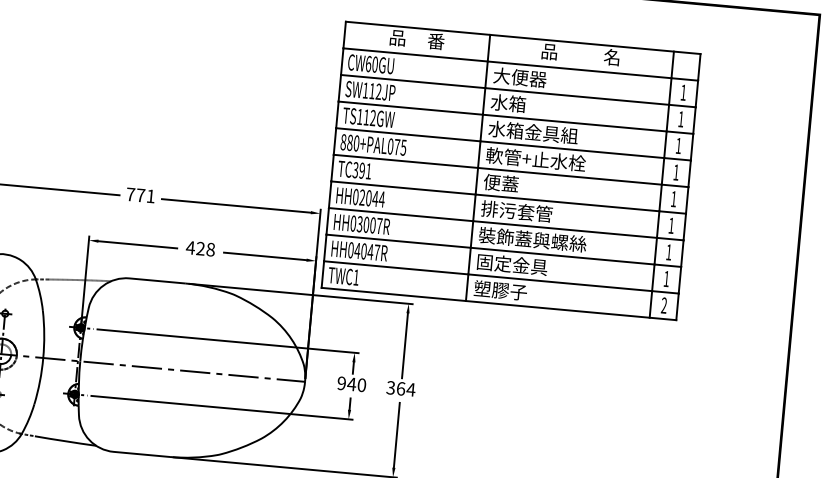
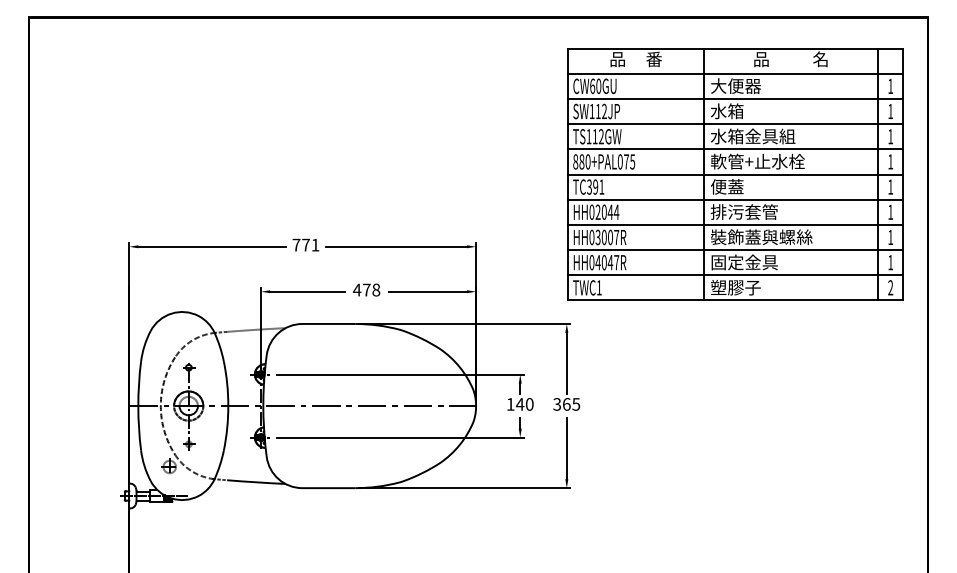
part: (511, 170) -> (735, 174), moved
text: (200, 248) -> (366, 289), 428 -> 478
text: (341, 383) -> (510, 404), 940 -> 140
text: (411, 389) -> (576, 404), 364 -> 365

